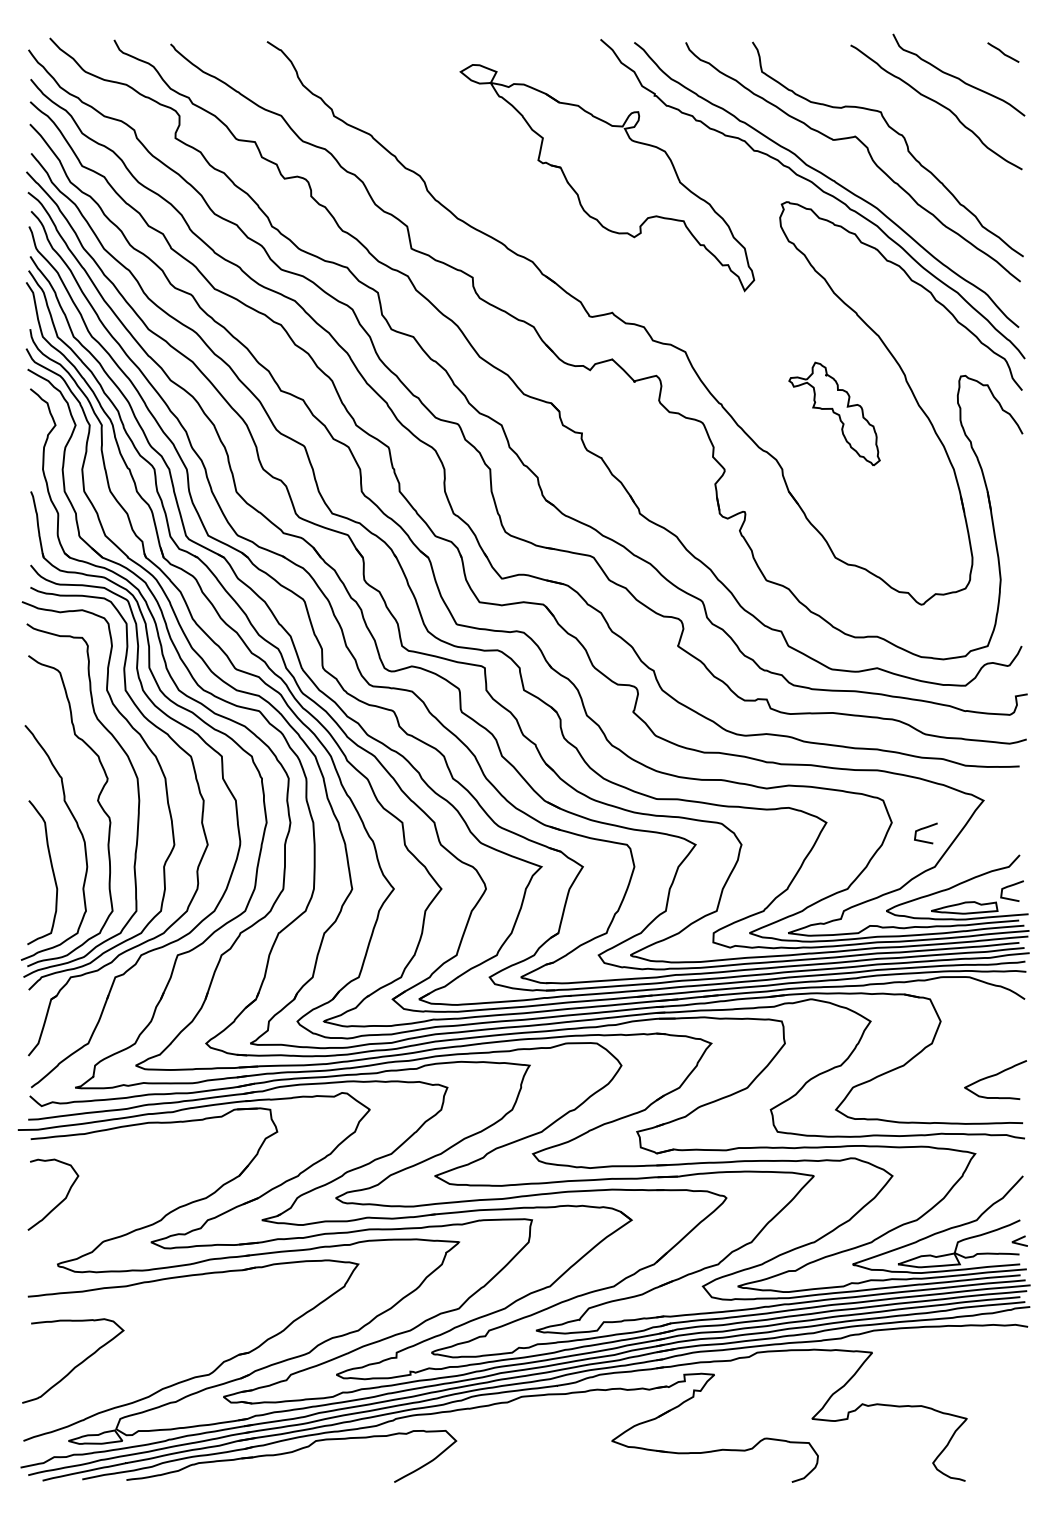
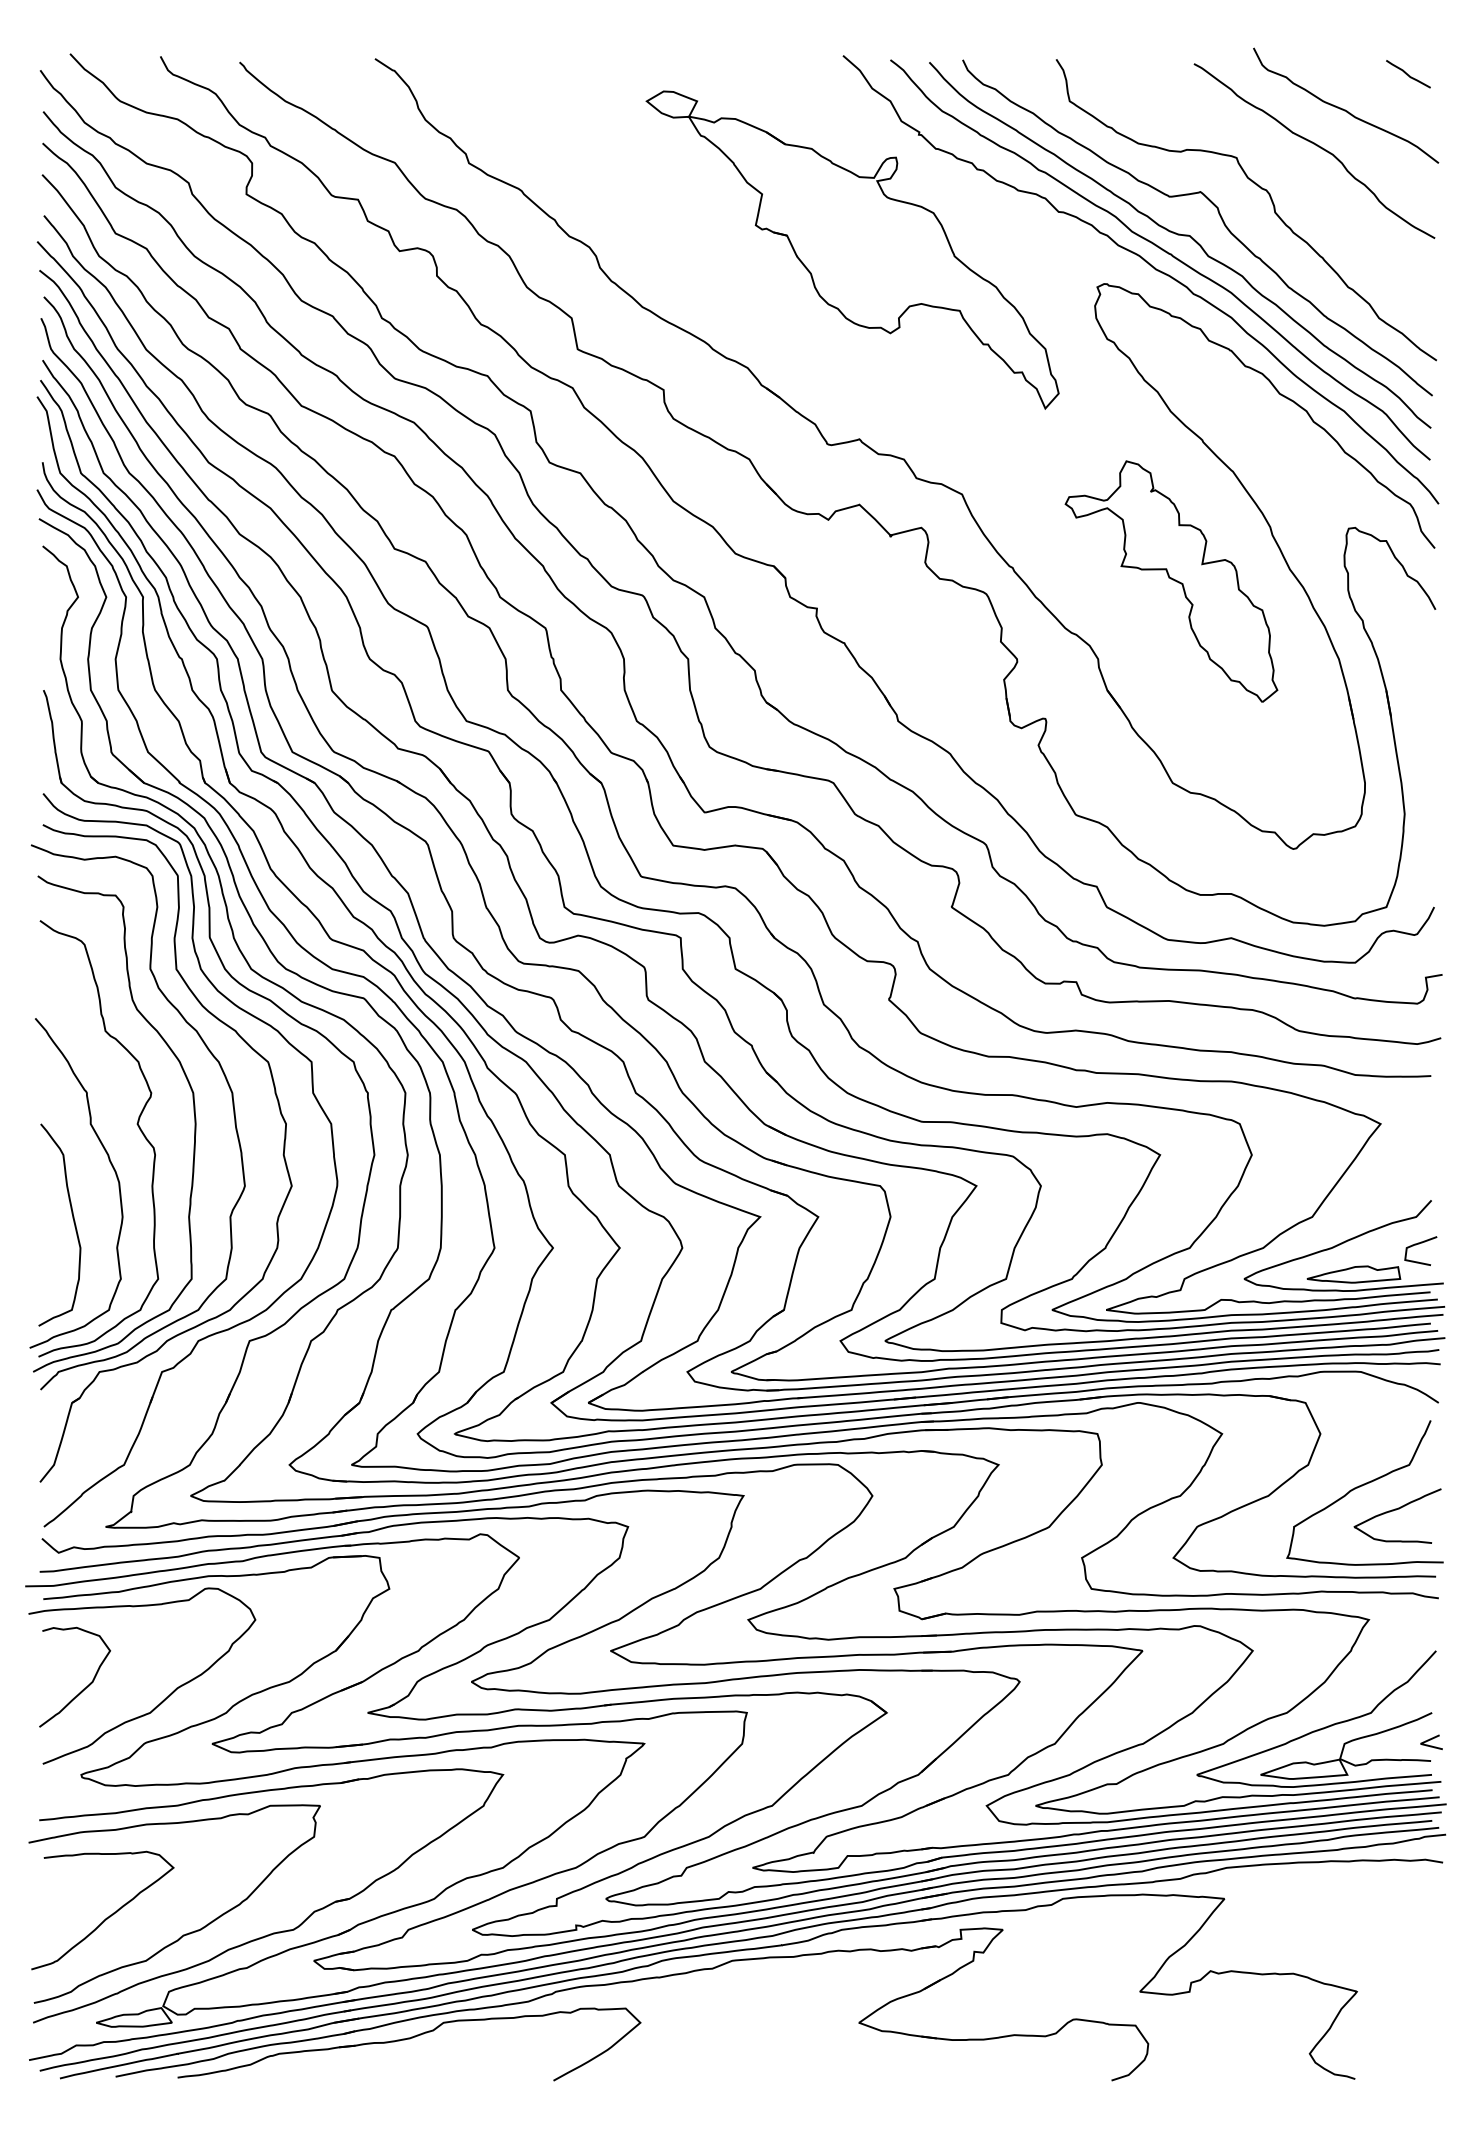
curve: (843, 168) -> (1183, 236), added
part: (834, 414) -> (1171, 581), size x1.67
curve: (925, 828) -> (1298, 1163), removed
curve: (970, 1058) -> (1362, 1486), added
curve: (117, 1209) -> (164, 1698), added
curve: (134, 1376) -> (188, 1932), added

